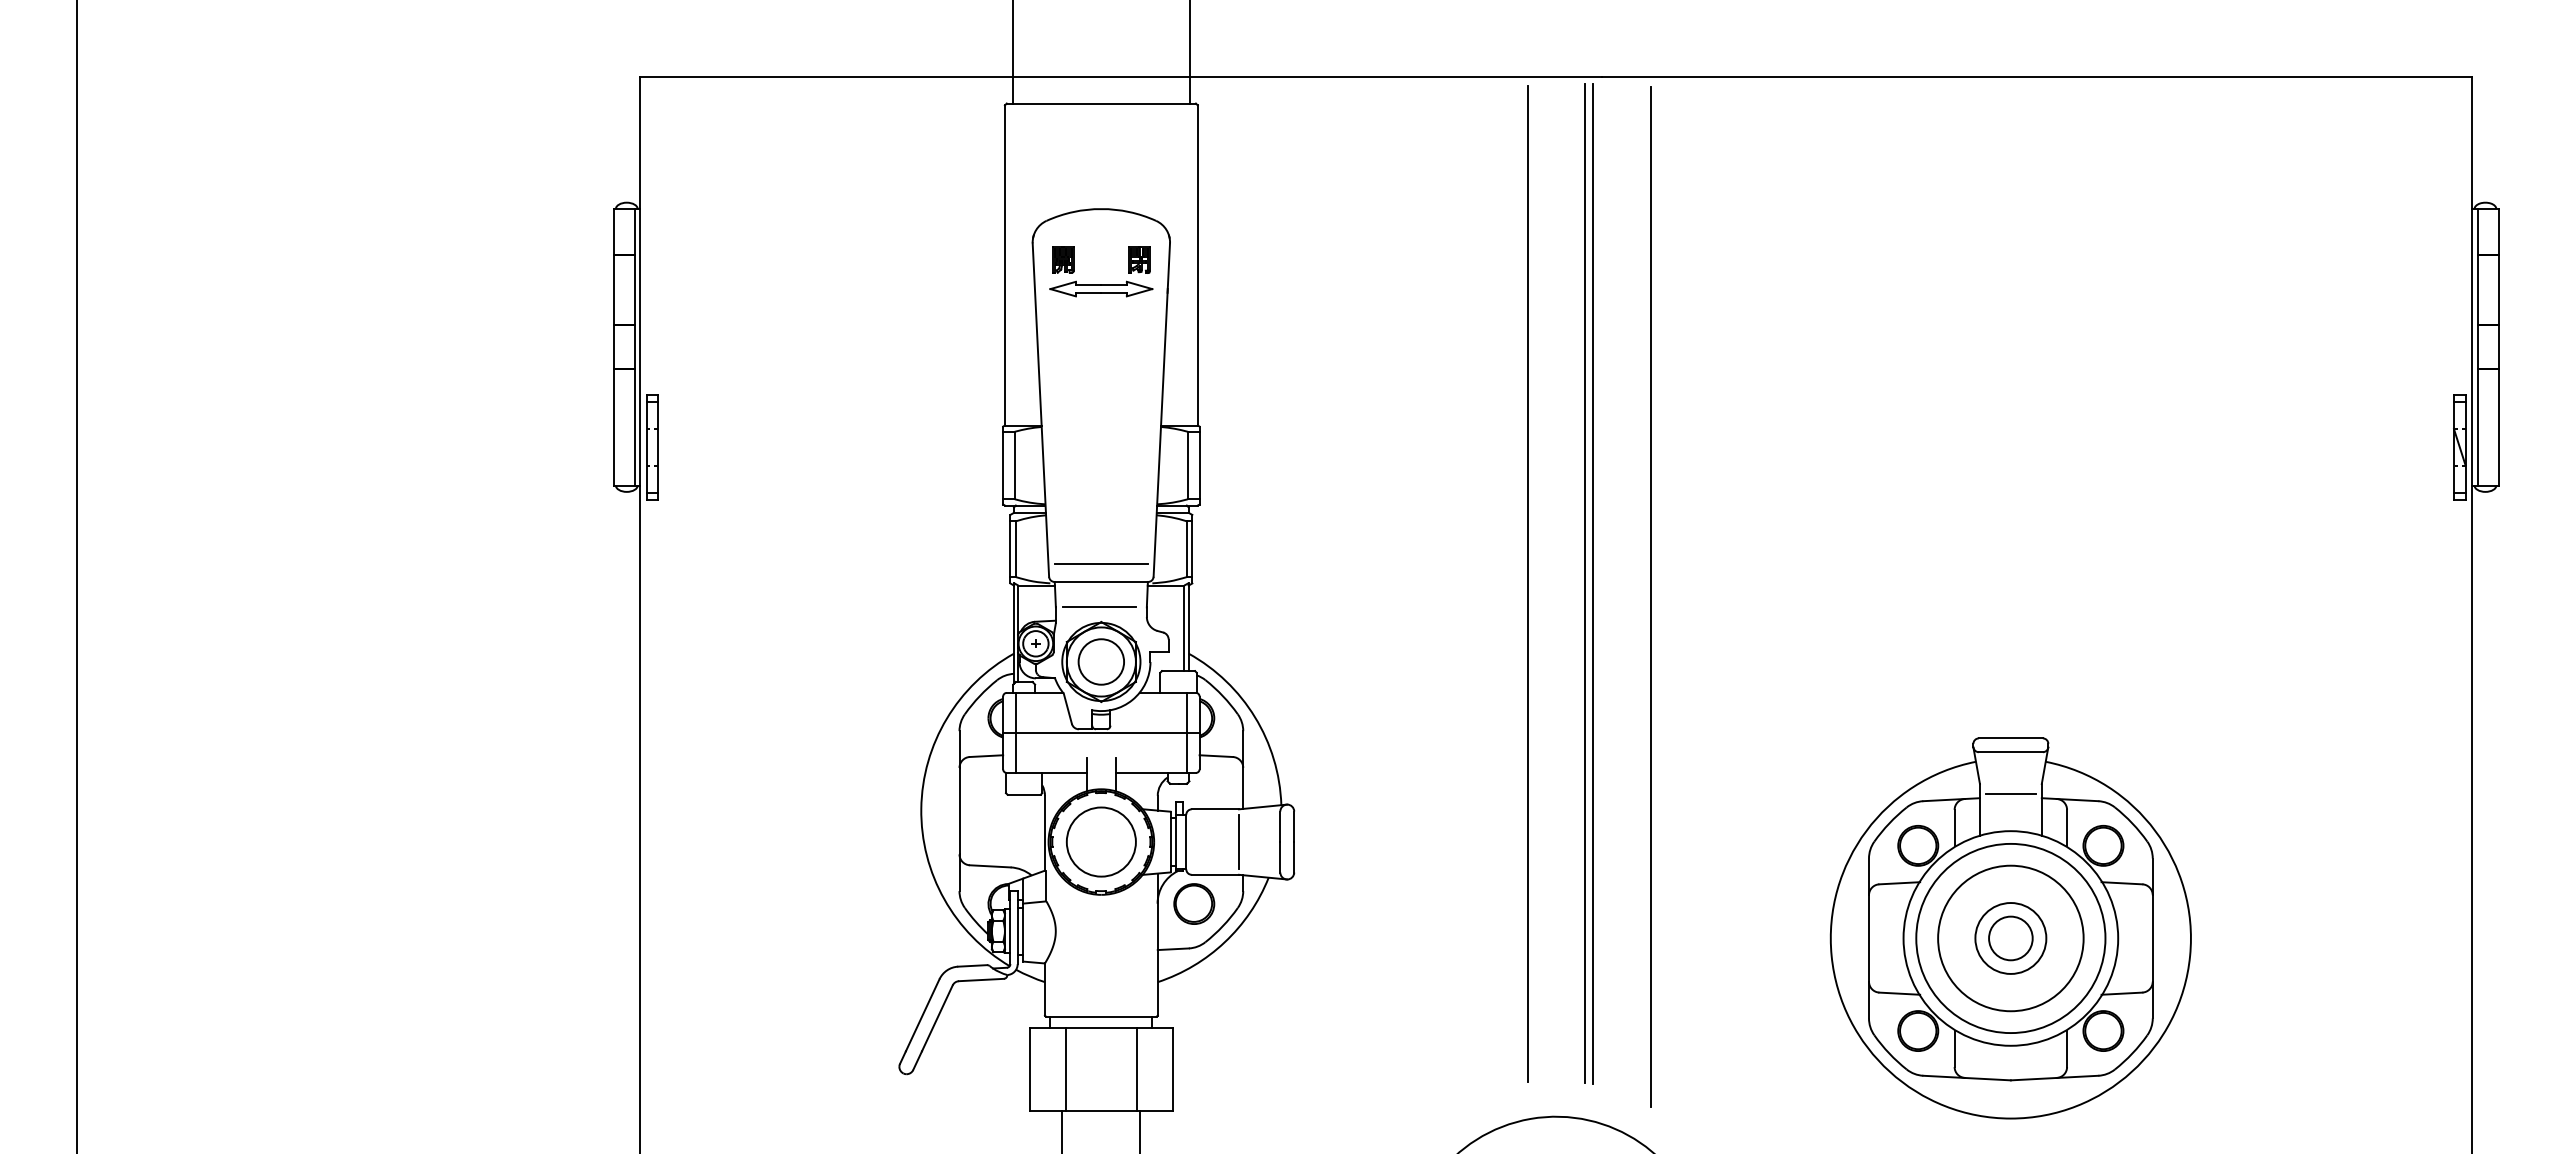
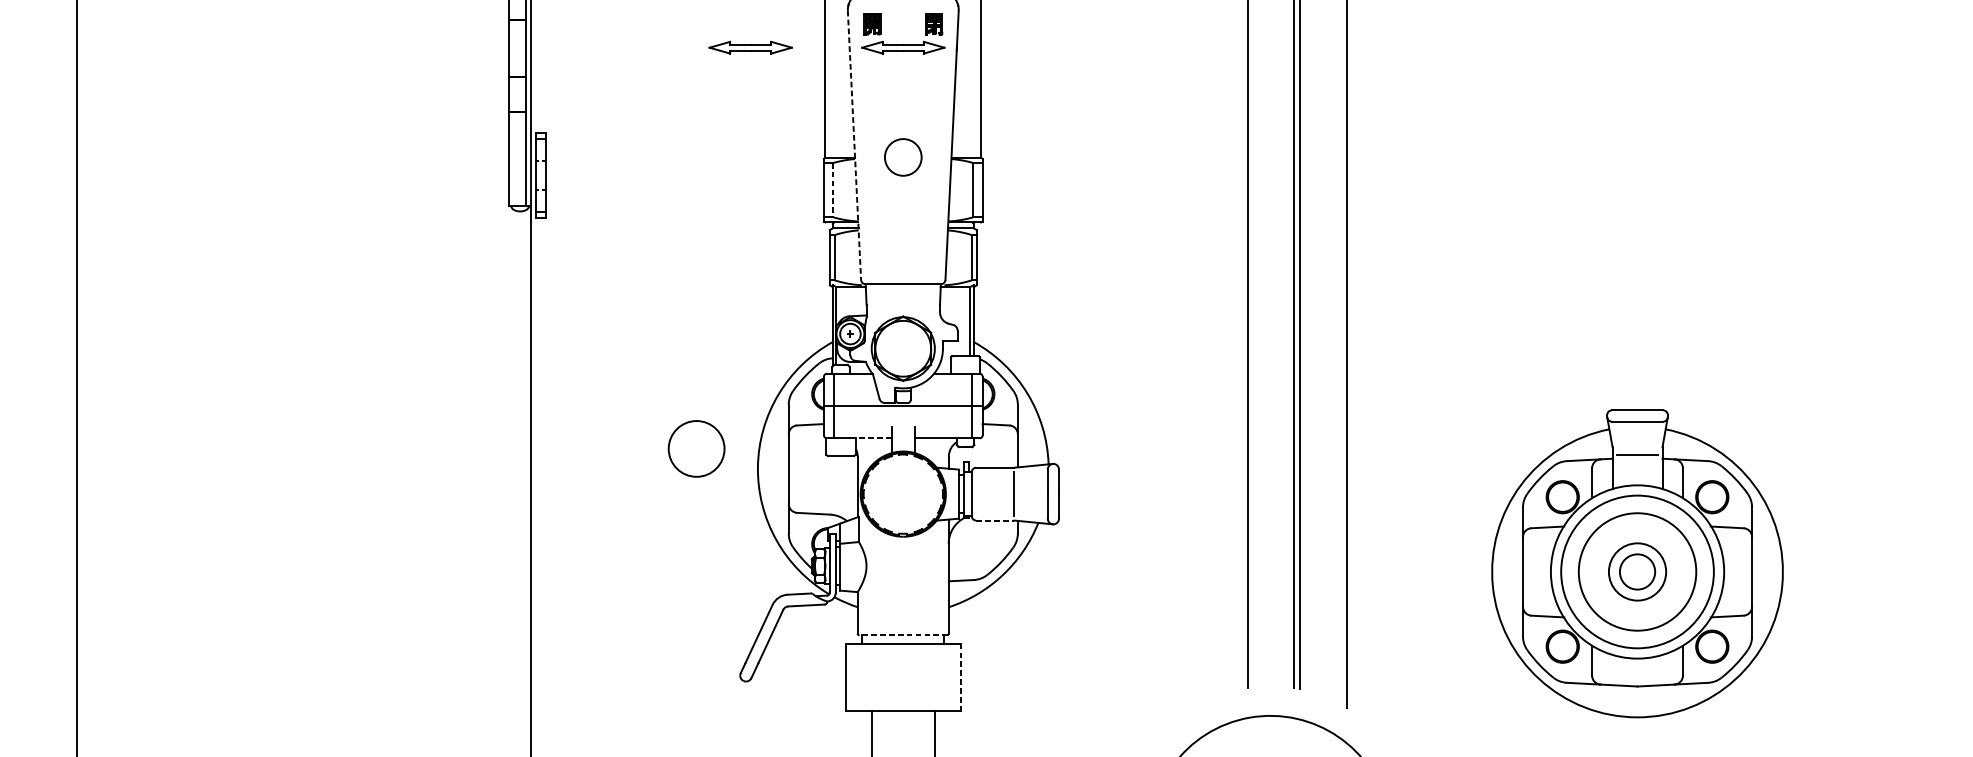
part: (912, 288) -> (750, 47), added
line: (1040, 410) -> (854, 145), solid -> dashed
line: (1014, 465) -> (833, 190), solid -> dashed
line: (1100, 564) -> (902, 270), removed
line: (1099, 607) -> (901, 304), removed
circle: (1100, 661) -> (902, 157), moved
line: (1064, 772) -> (873, 437), solid -> dashed
circle: (1100, 841) -> (695, 448), moved
line: (1215, 874) -> (995, 520), solid -> dashed
part: (1194, 903) -> (978, 543), removed
line: (1100, 1016) -> (902, 634), solid -> dashed
line: (1065, 1069) -> (874, 677), removed
line: (1137, 1069) -> (932, 677), removed
line: (1172, 1069) -> (960, 677), solid -> dashed

